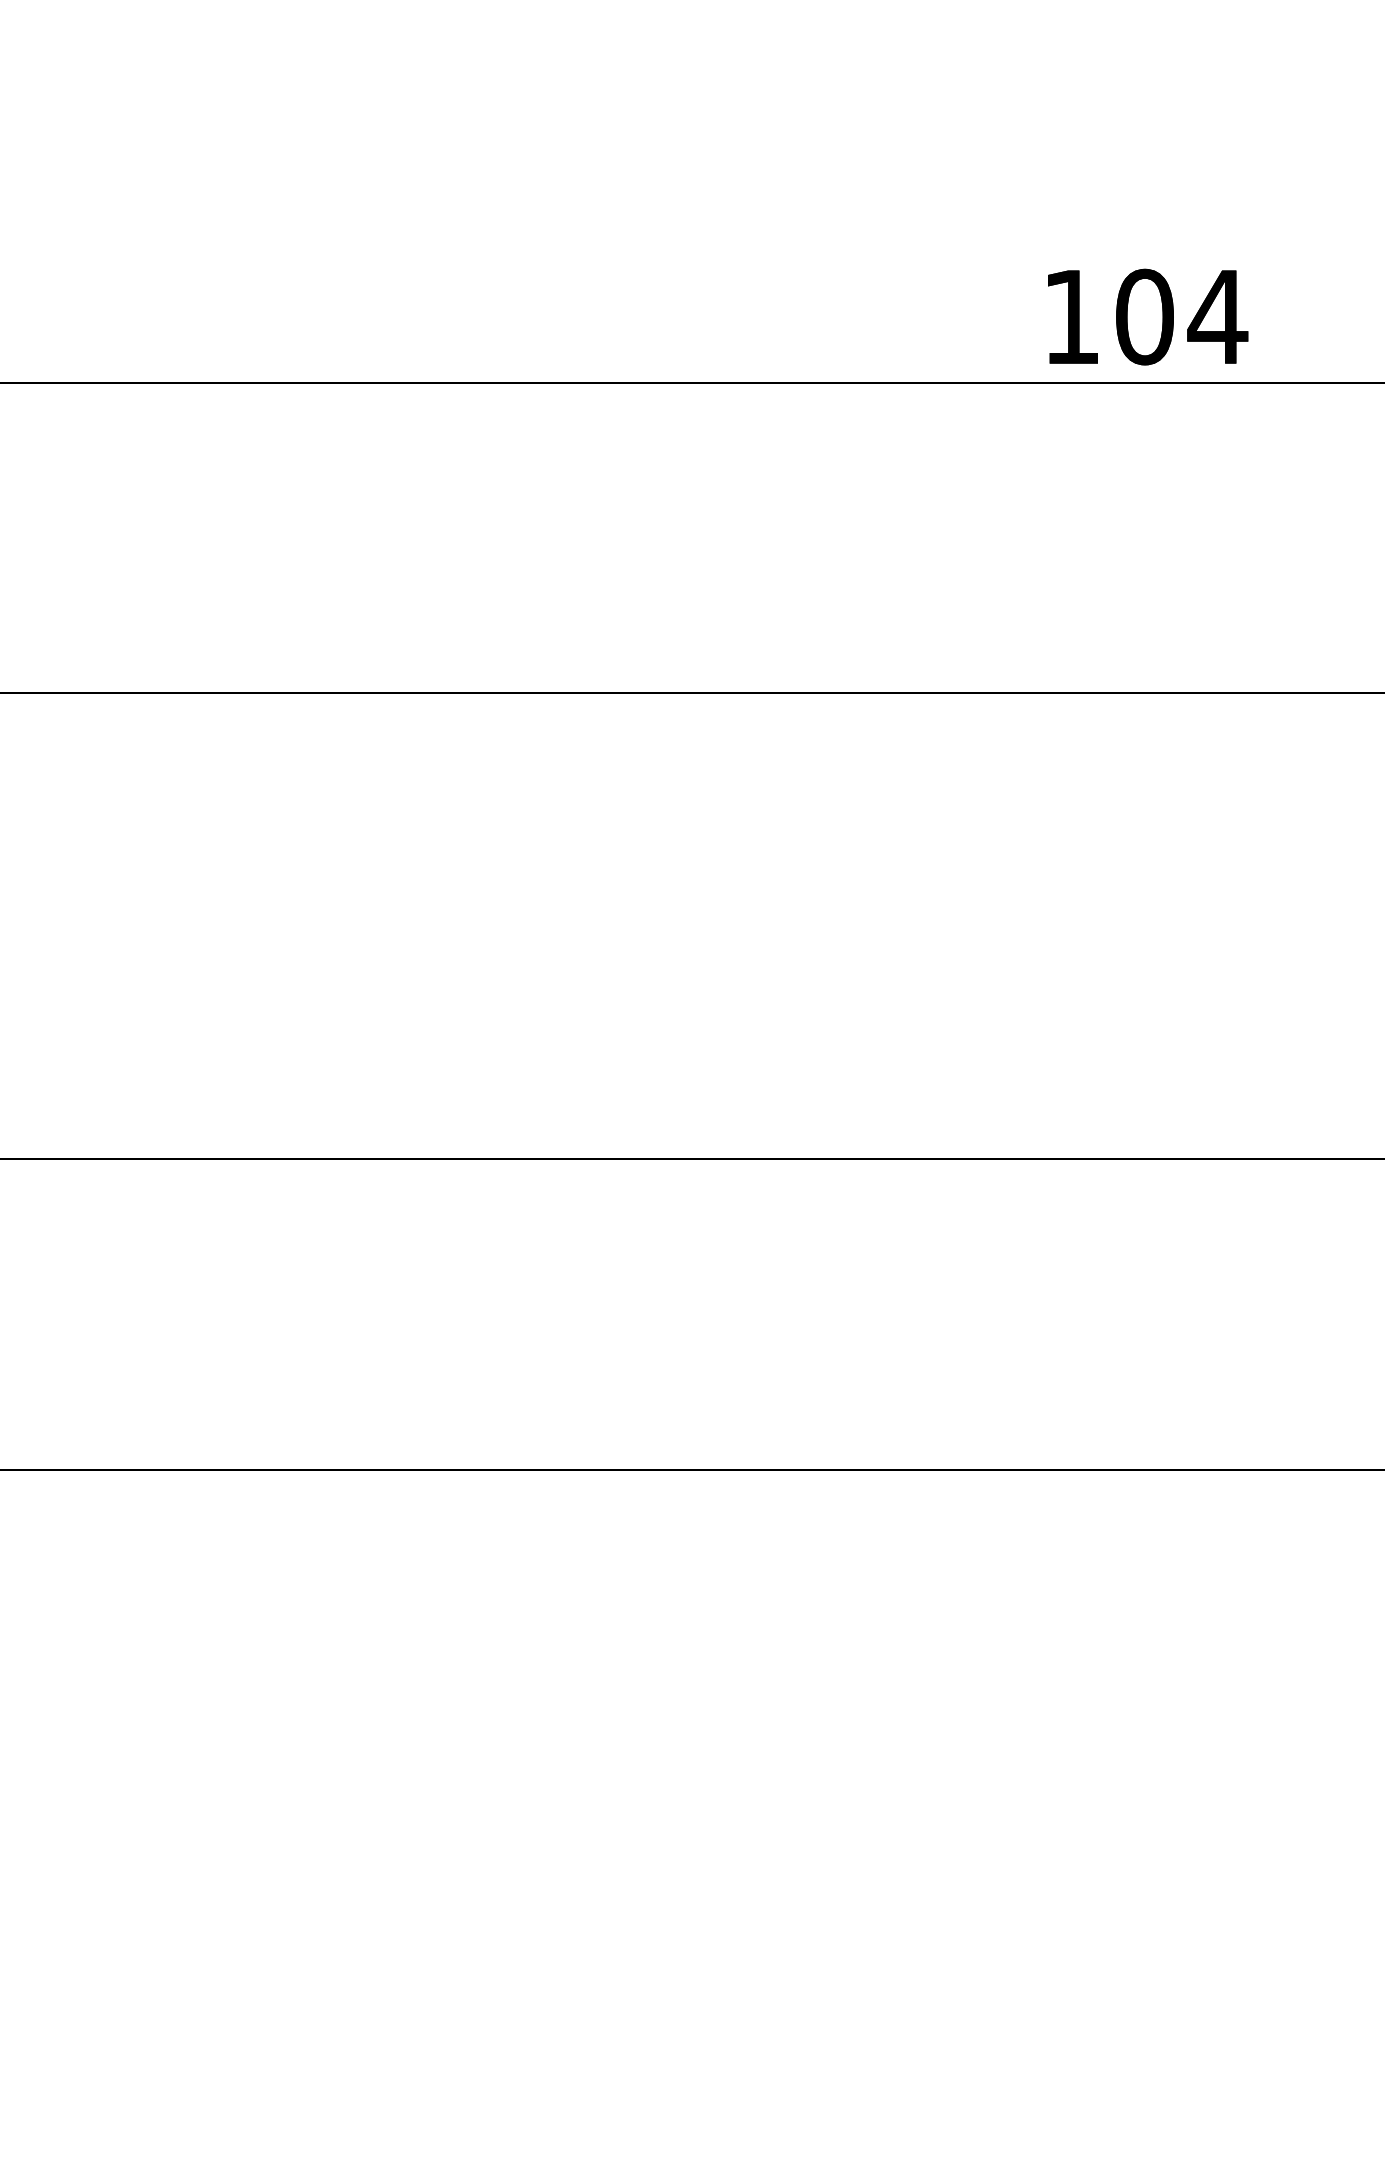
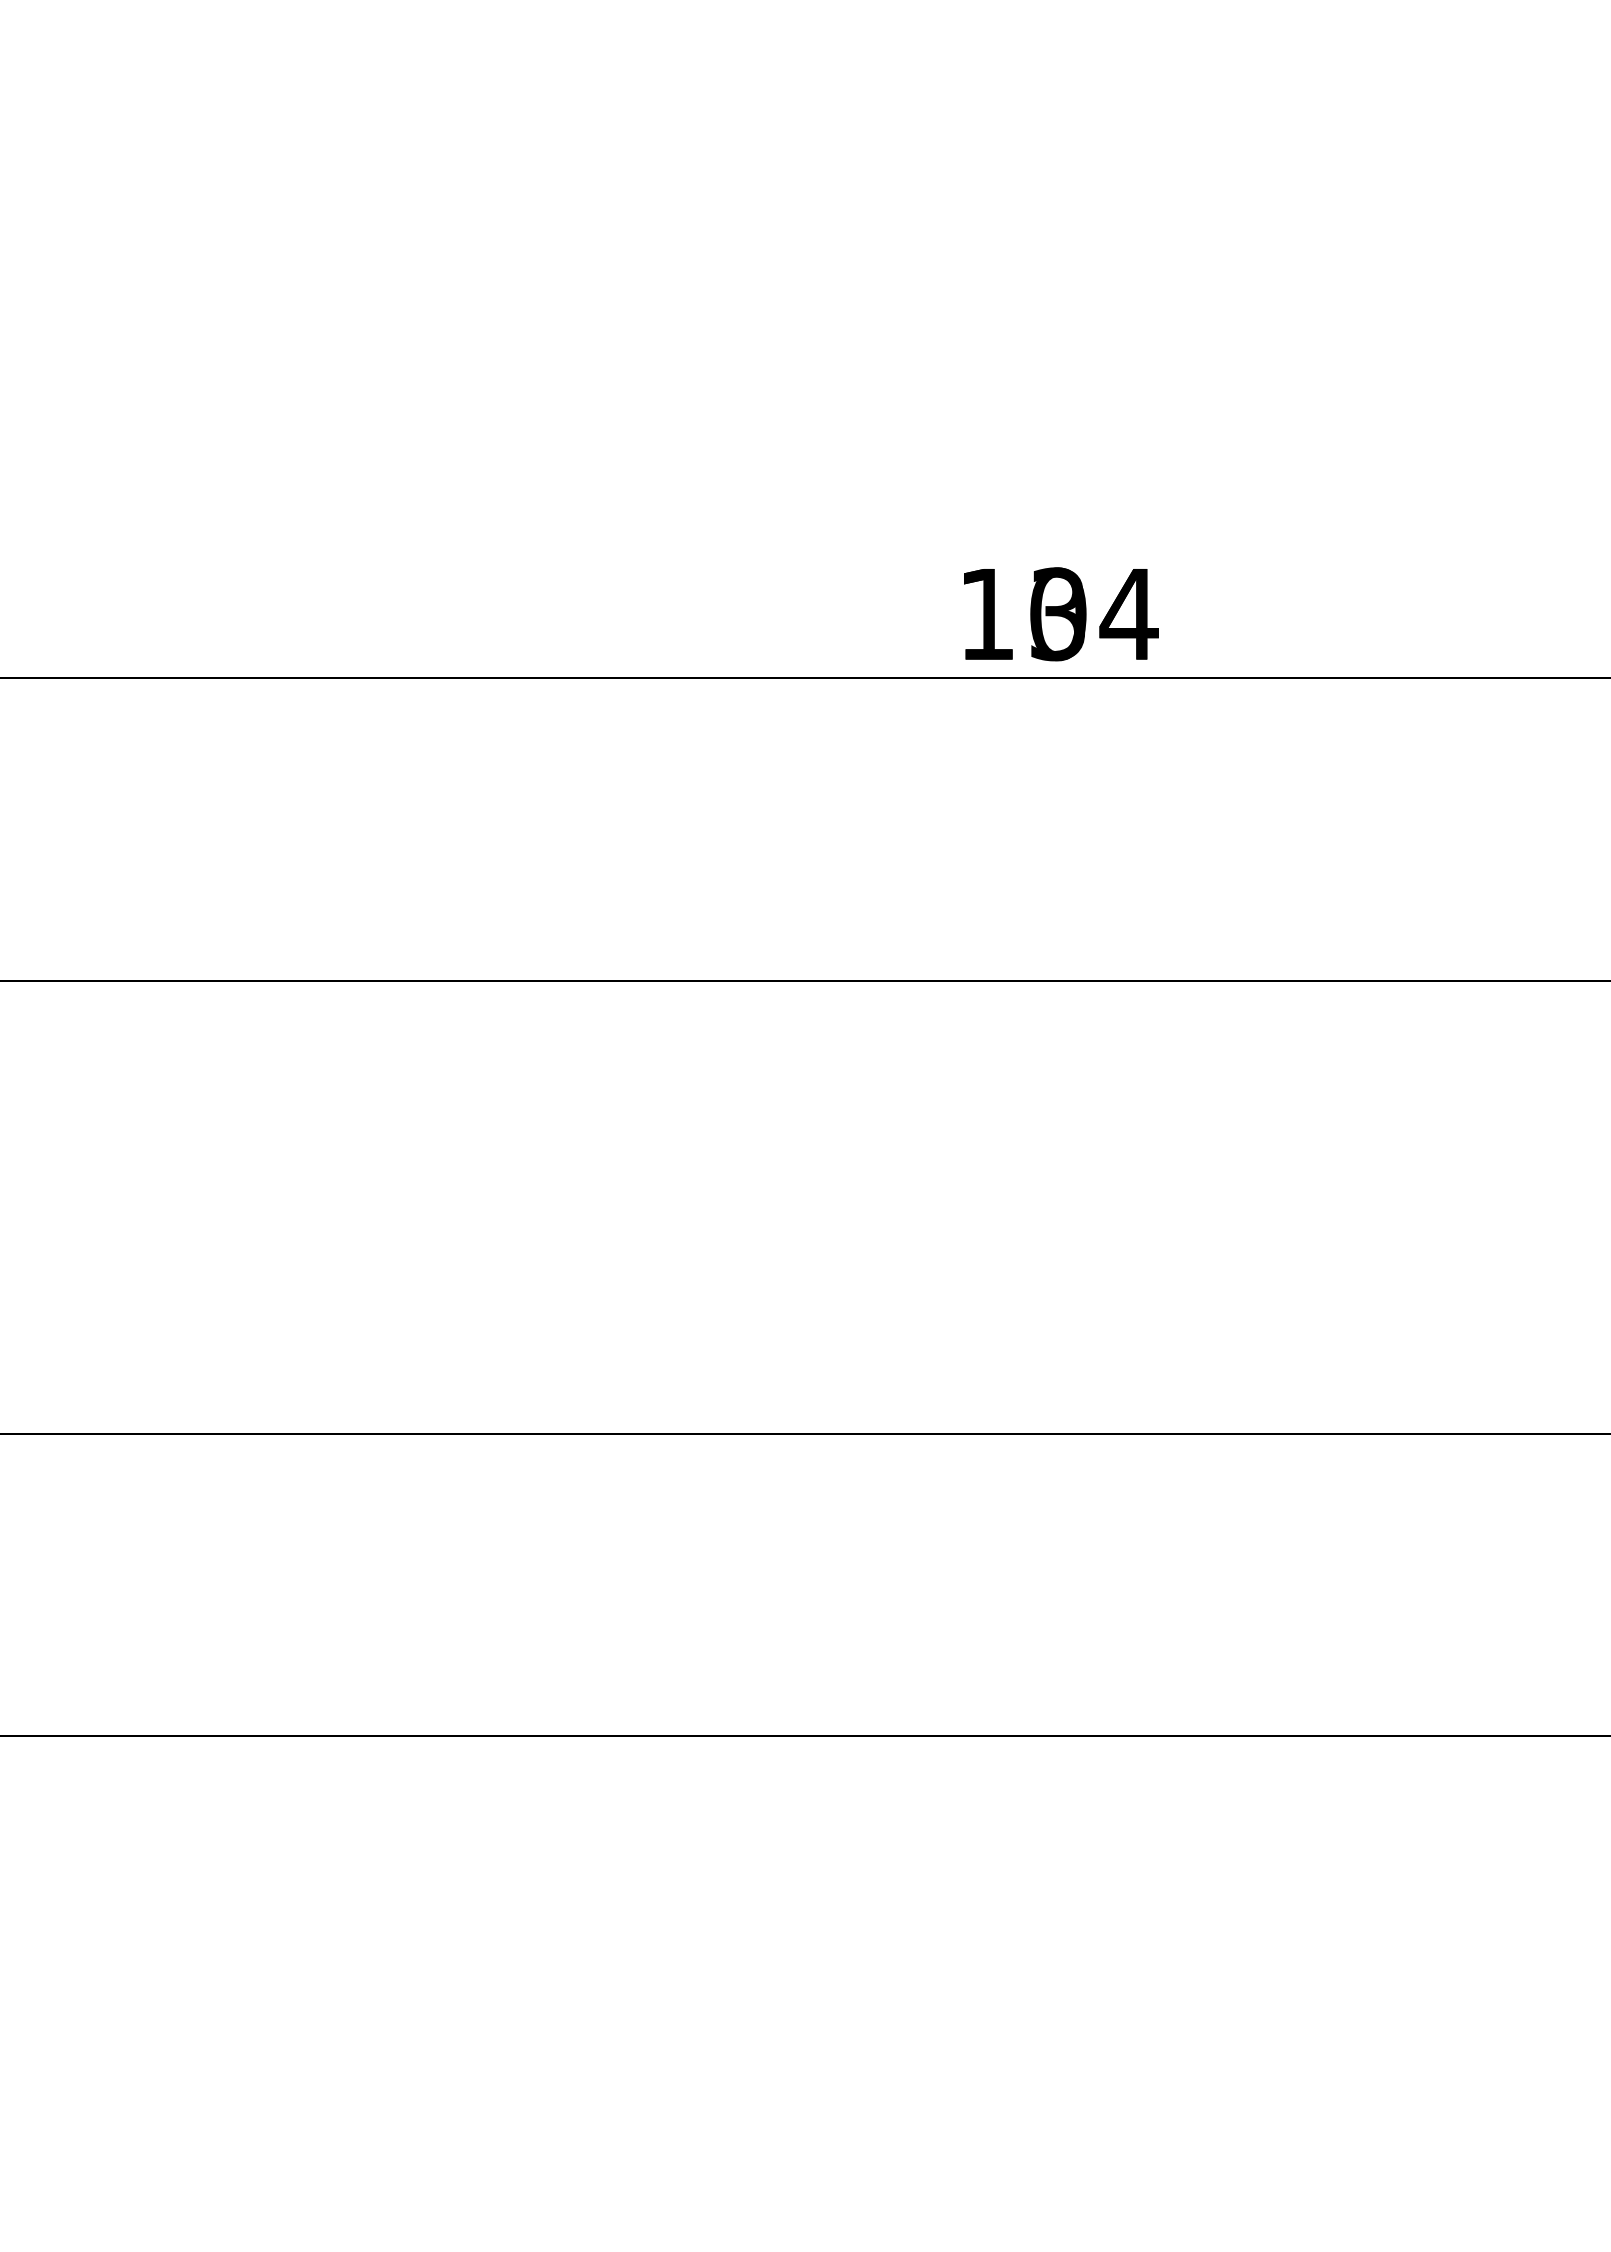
text: (1145, 317) -> (1058, 614), 104 -> 134

